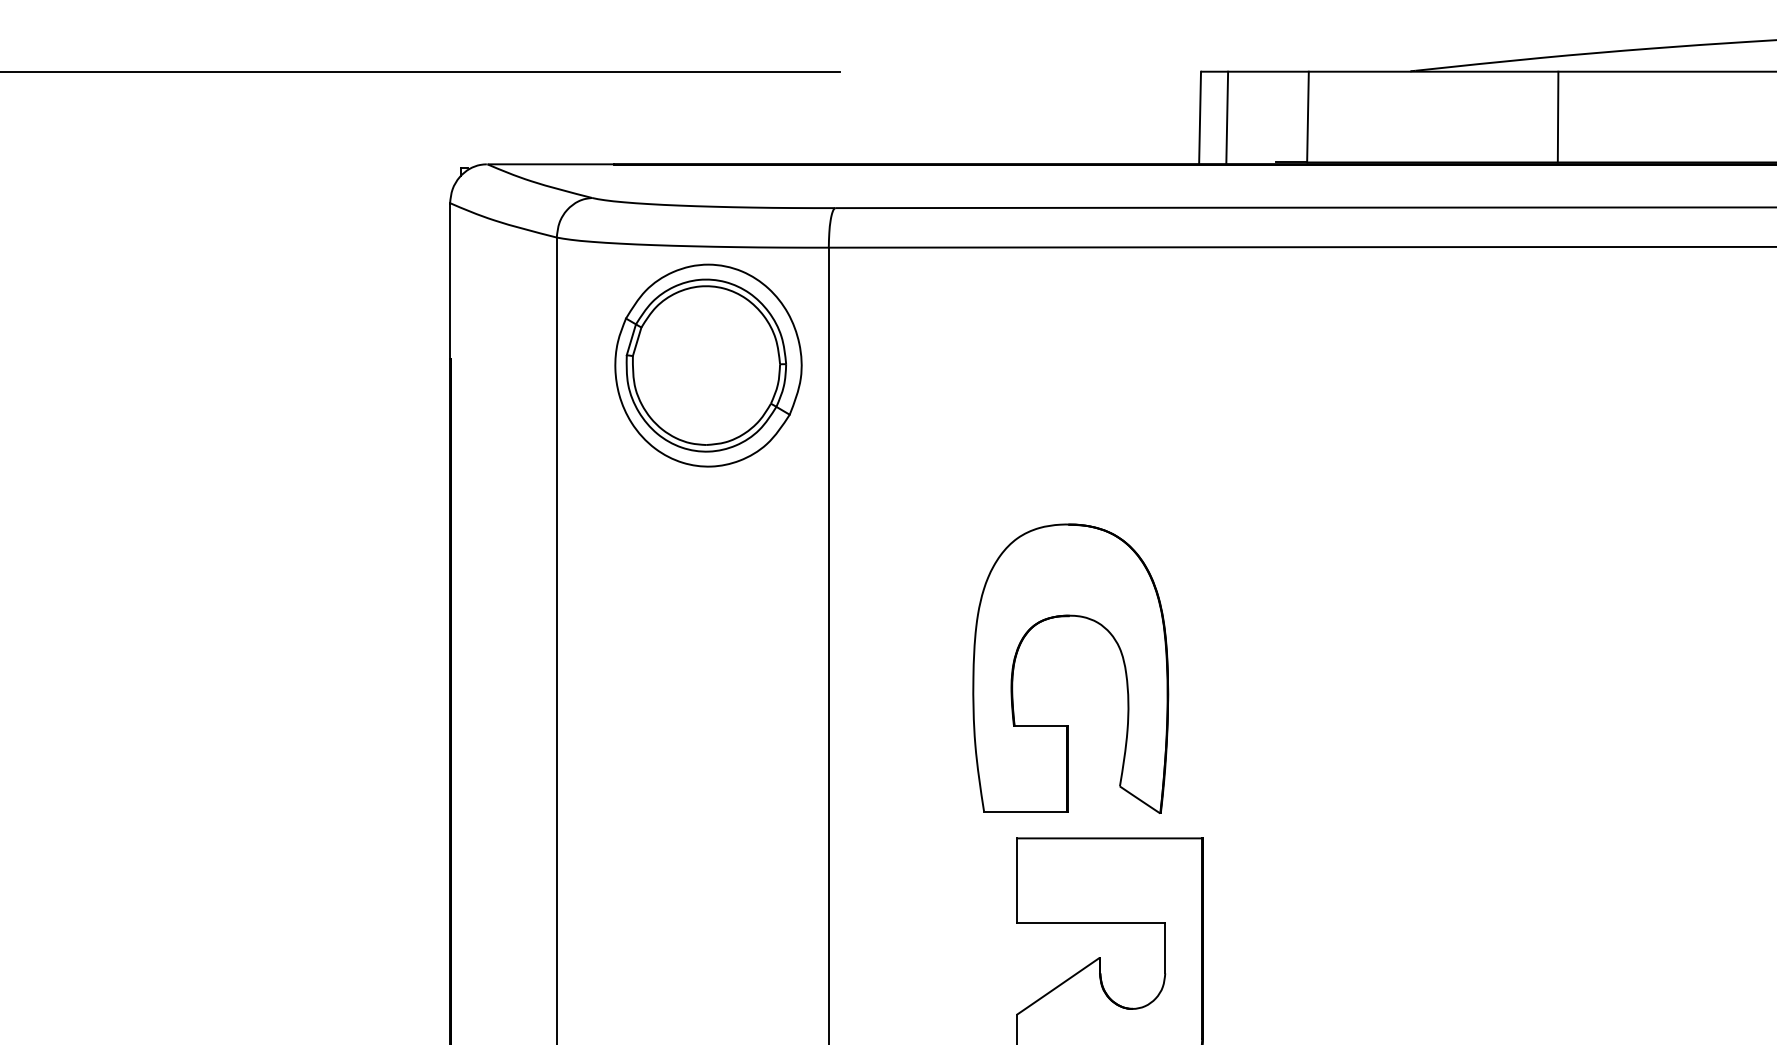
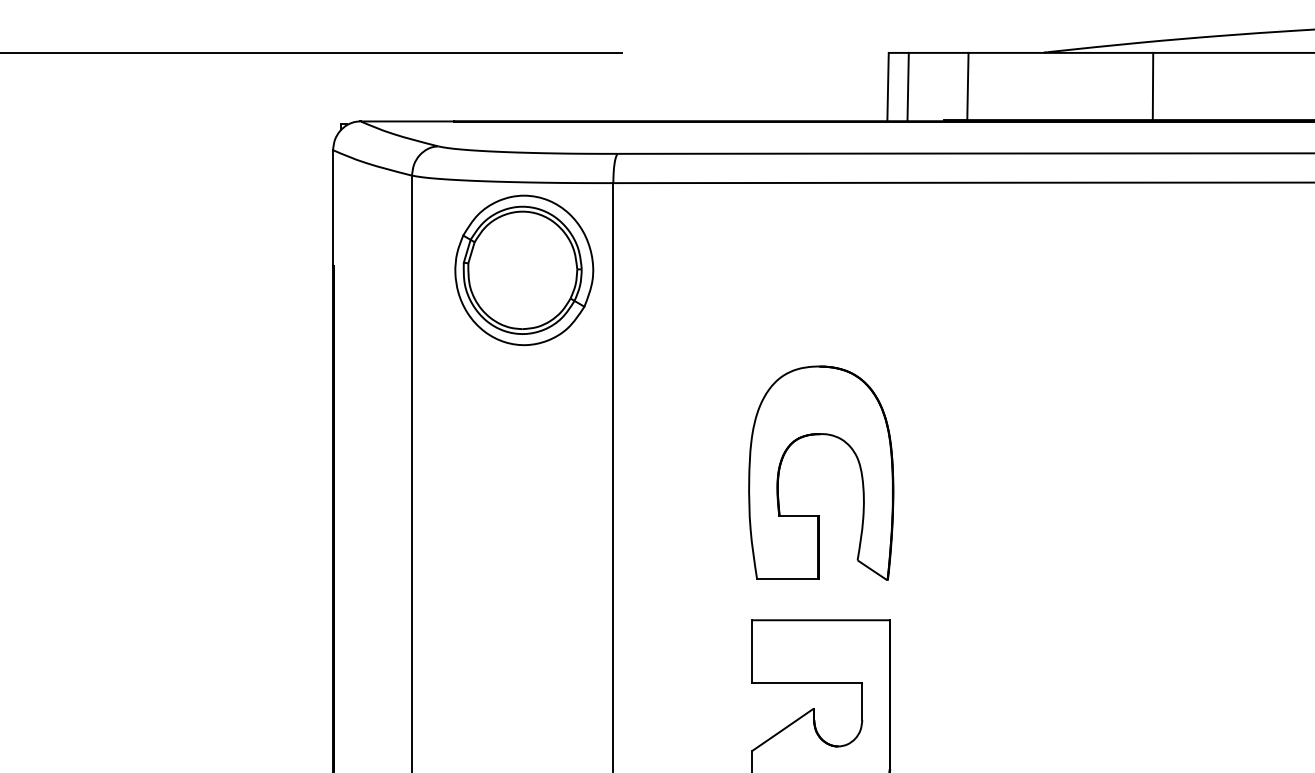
part: (1069, 617) -> (820, 435), moved

